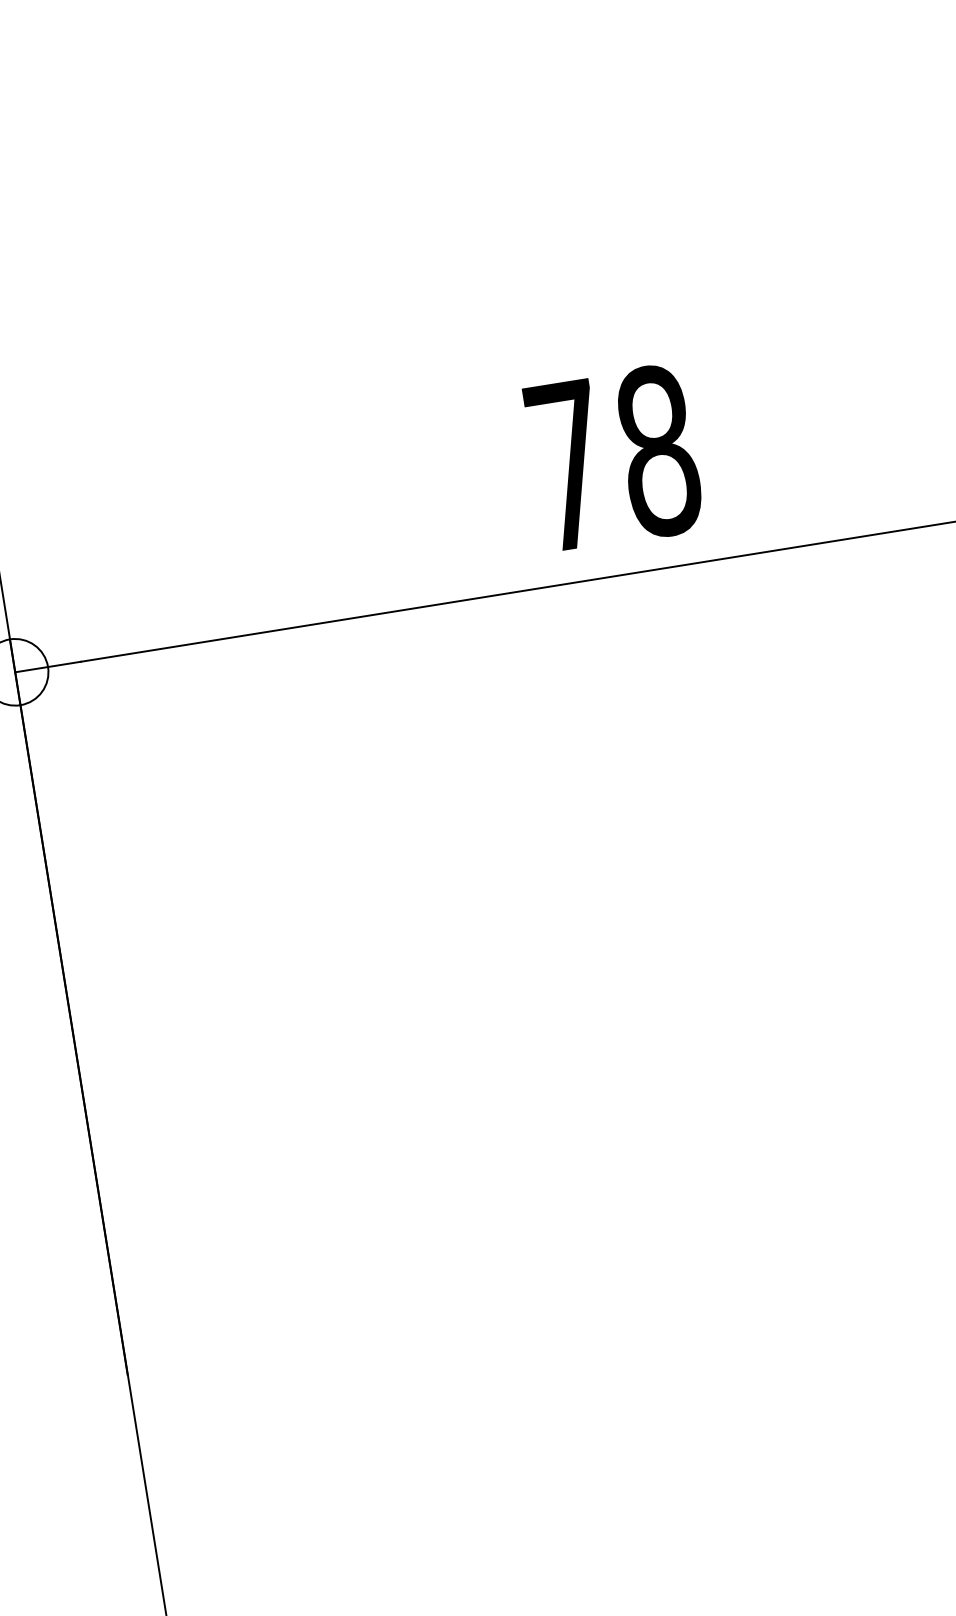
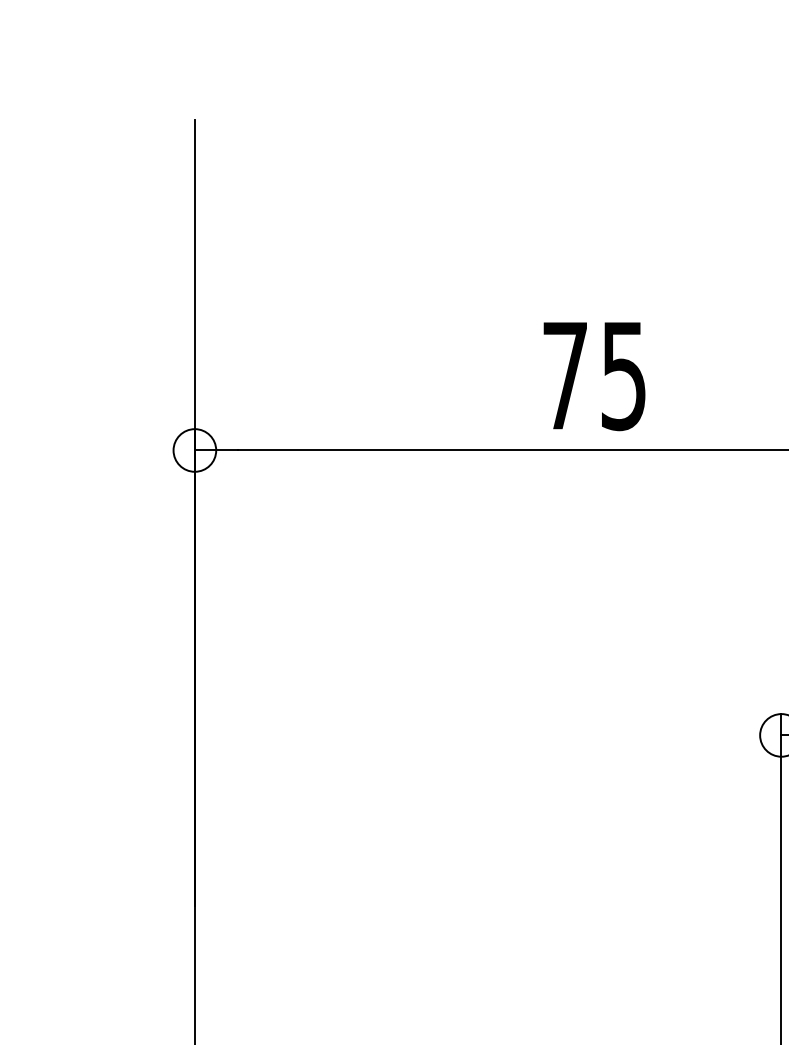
text: (659, 450) -> (624, 375), 78 -> 75

